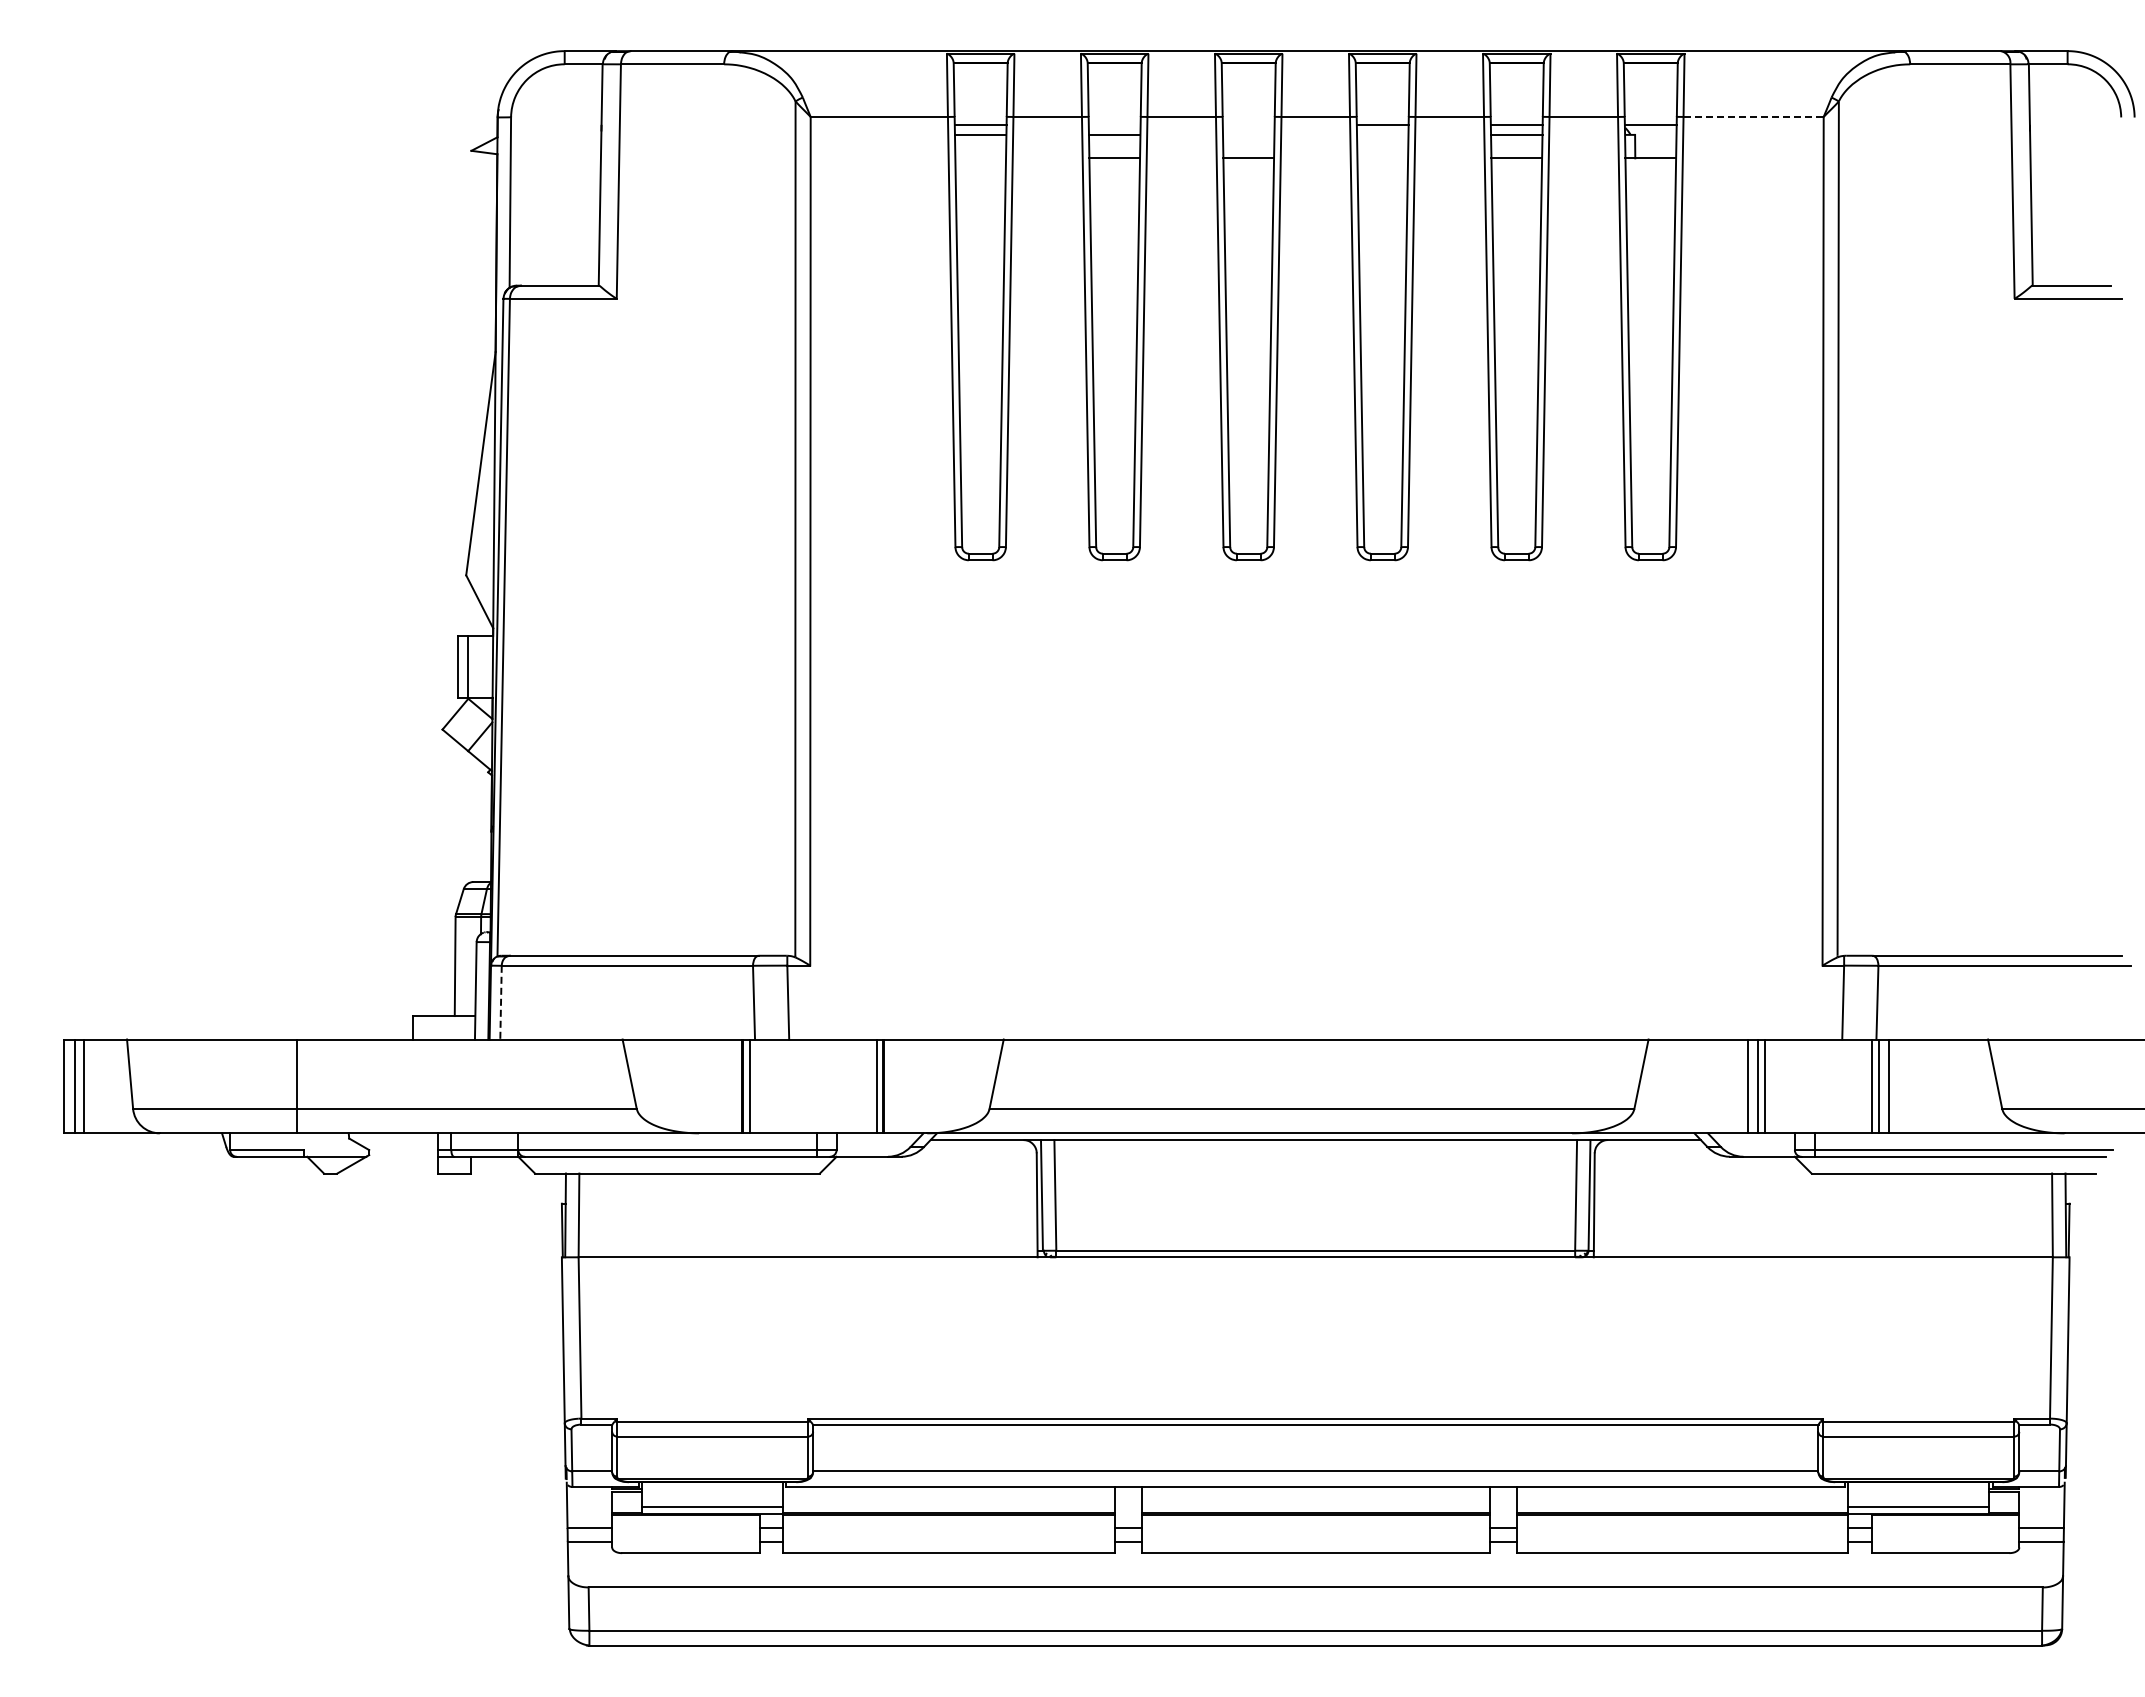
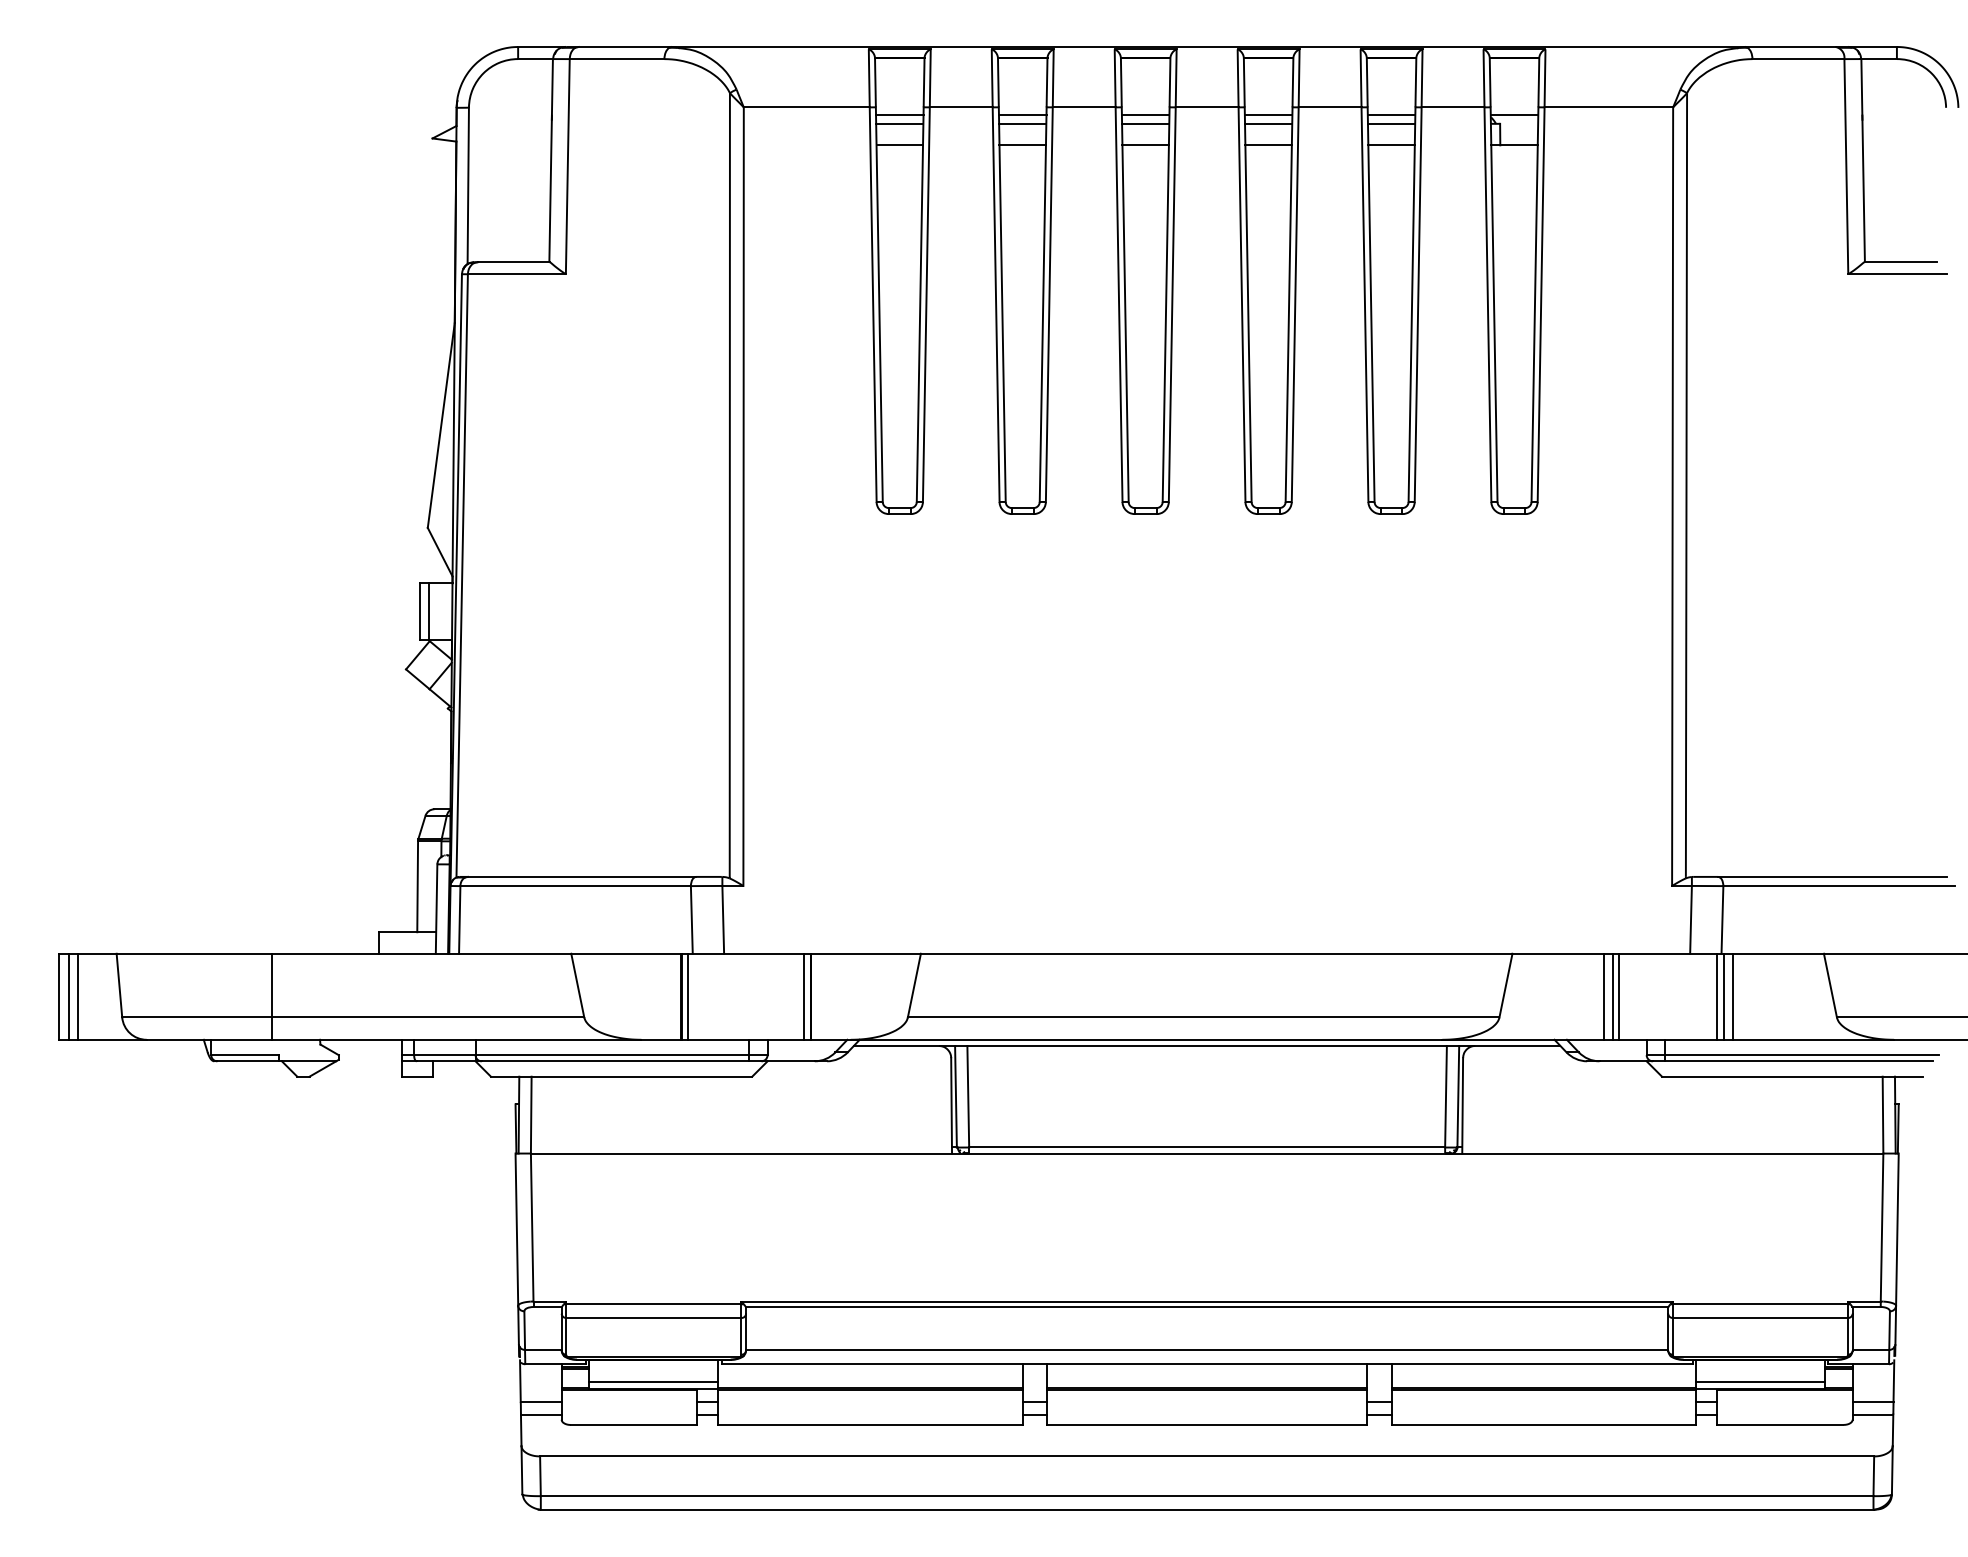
line: (1754, 116) -> (1609, 106), dashed -> solid
line: (1114, 124) -> (1022, 114), added
line: (1248, 124) -> (1145, 114), added
line: (1248, 134) -> (1145, 123), added
line: (1382, 134) -> (1268, 123), added
line: (980, 158) -> (899, 145), added
line: (1382, 158) -> (1268, 145), added
line: (501, 1002) -> (460, 919), dashed -> solid

